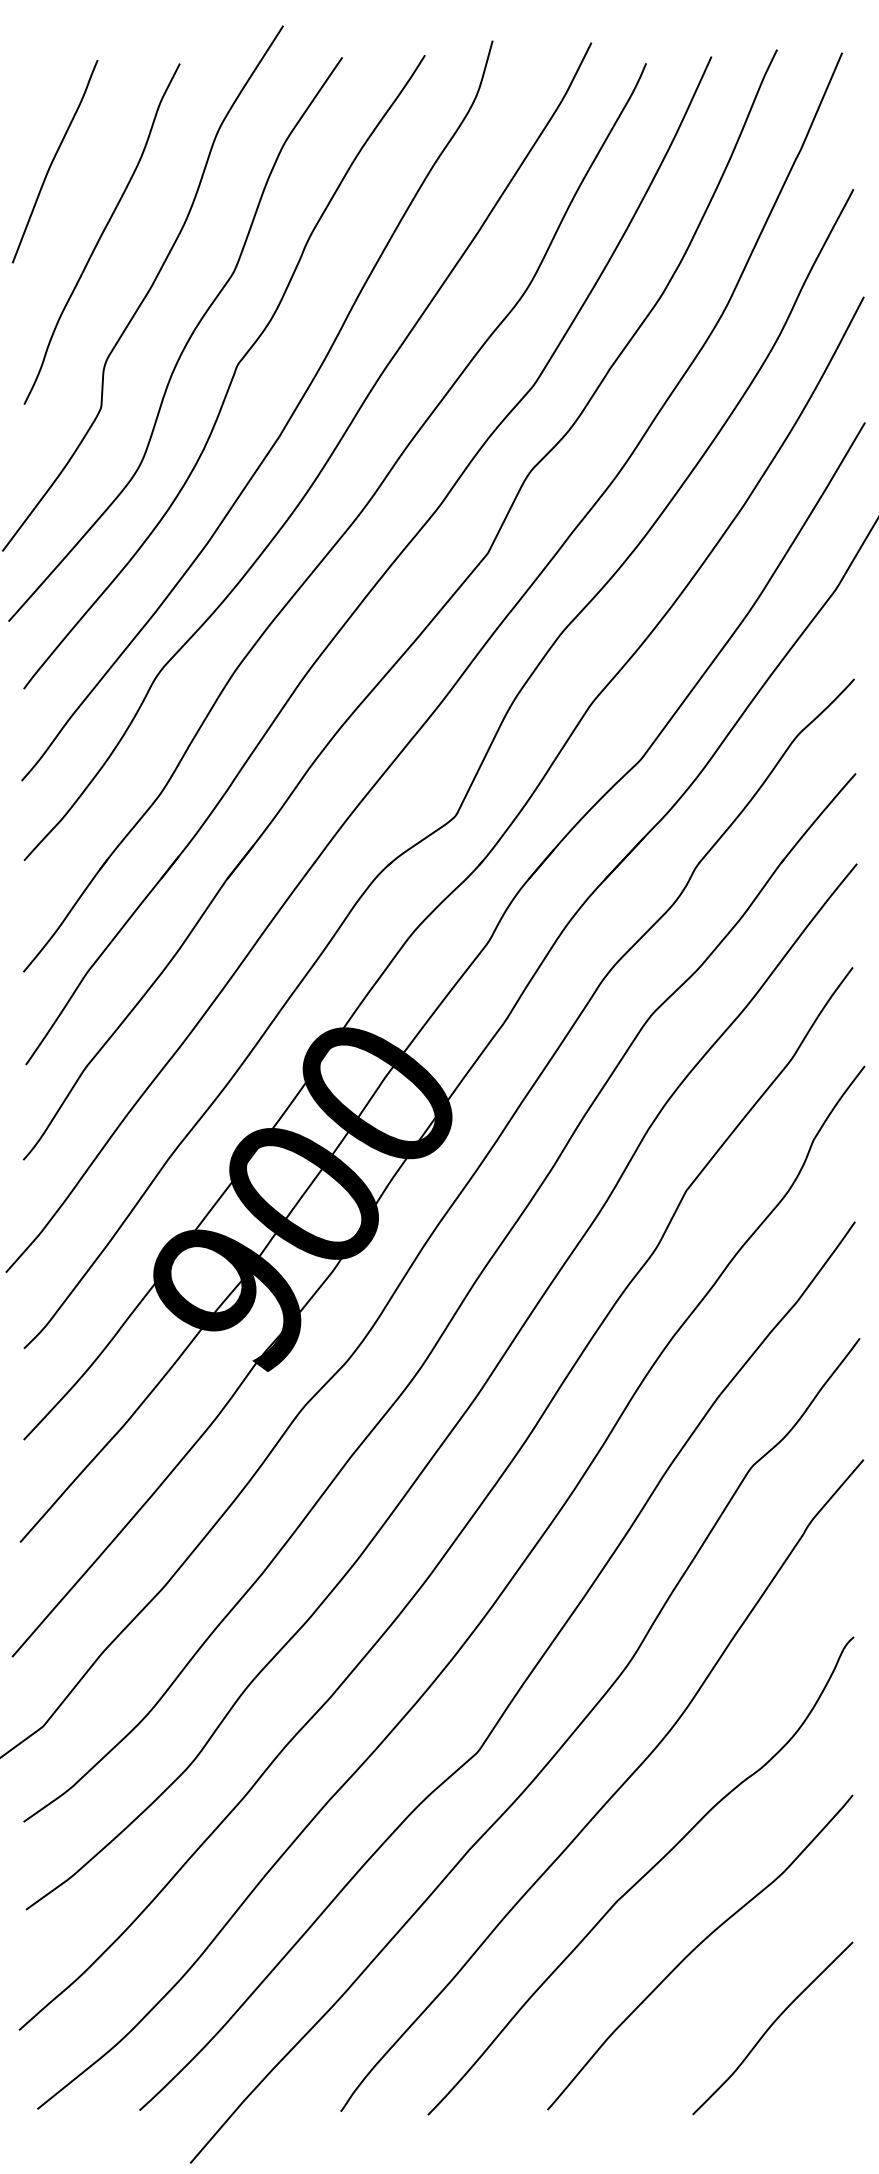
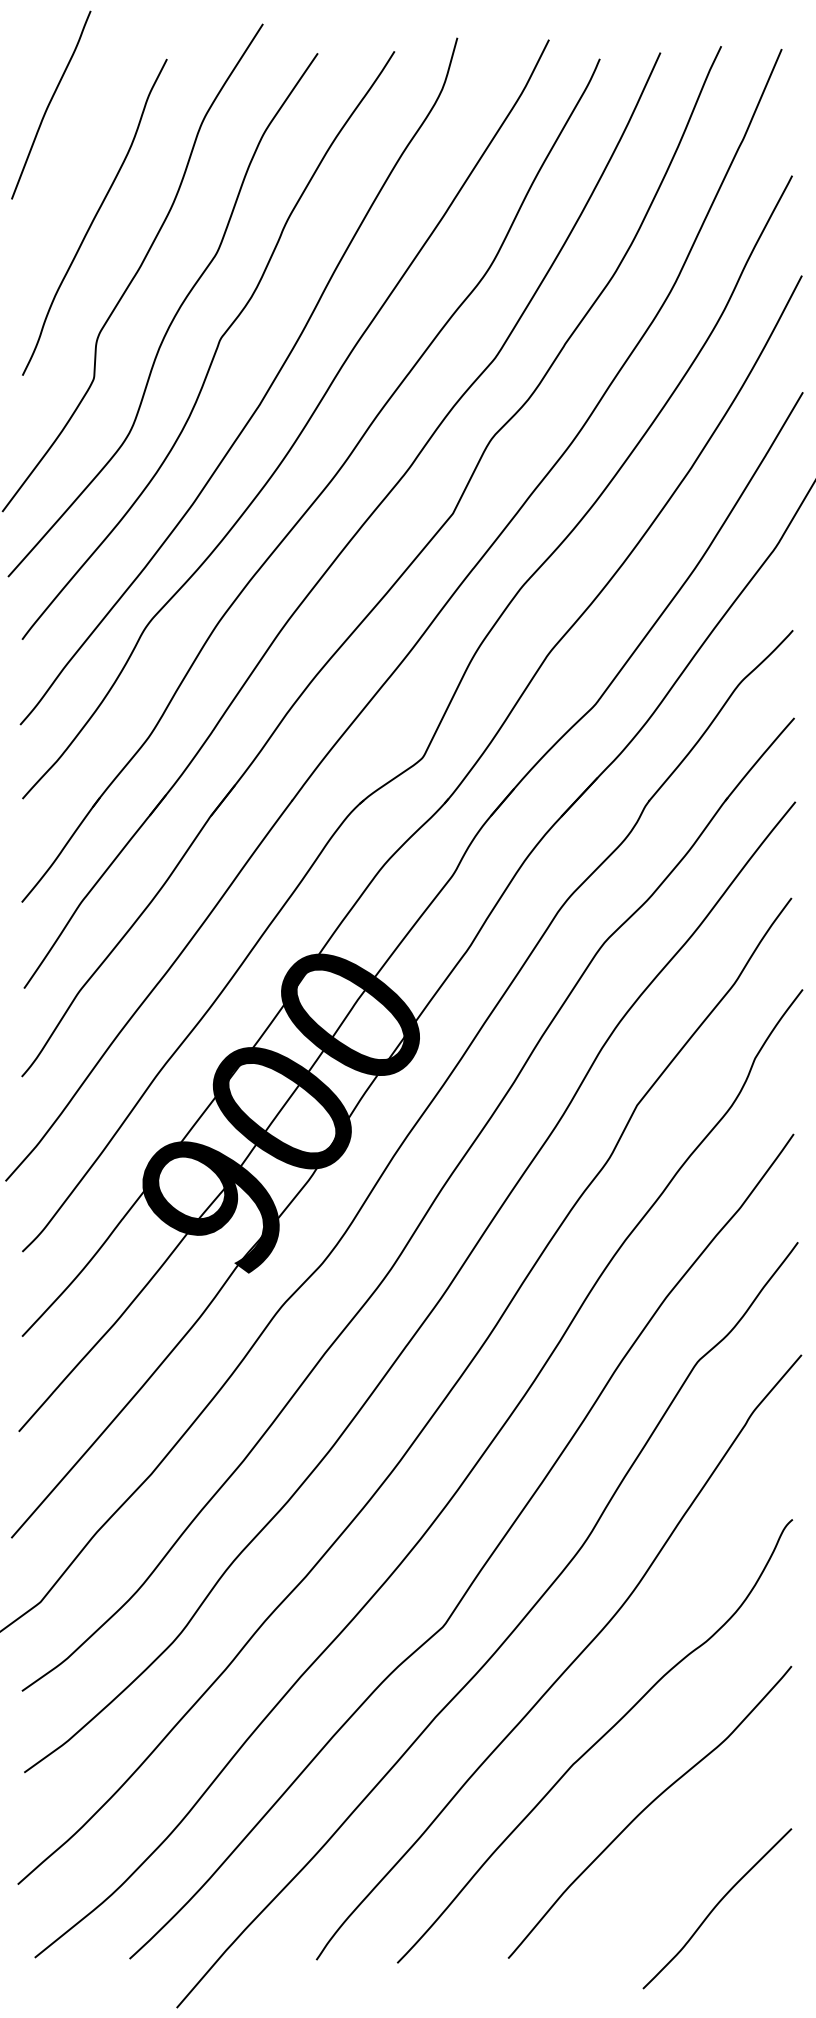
curve: (54, 159) -> (50, 103), moved
curve: (771, 2027) -> (716, 1907), moved

